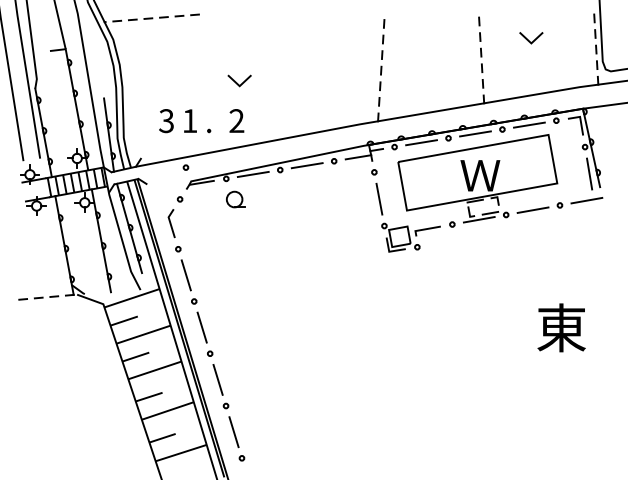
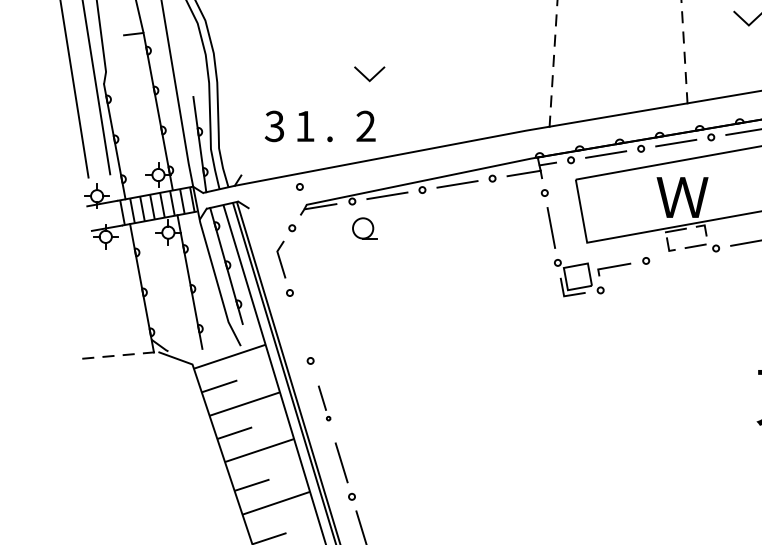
line: (478, 219) -> (680, 254), removed
line: (185, 275) -> (299, 327), removed
part: (204, 333) -> (323, 402), size x0.6

